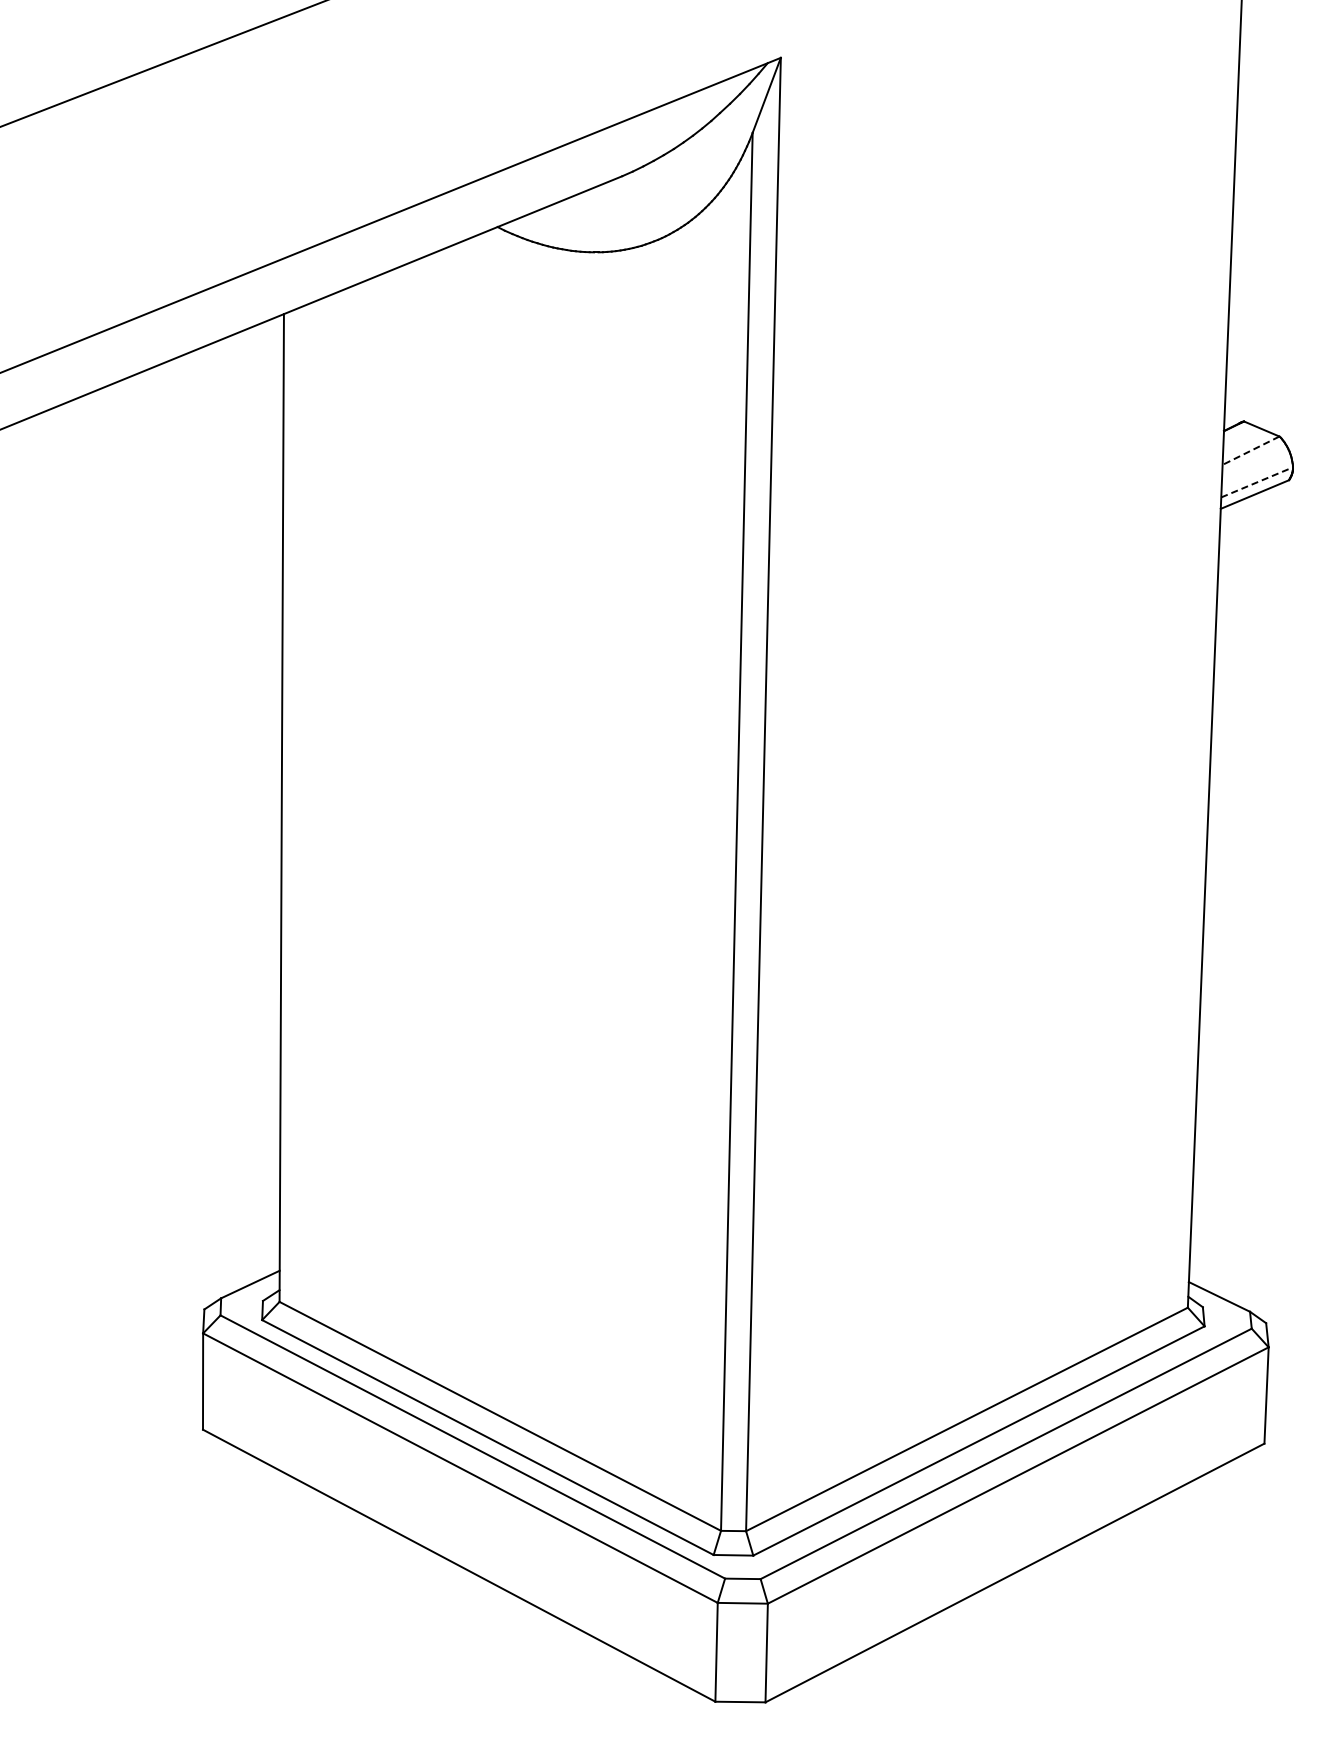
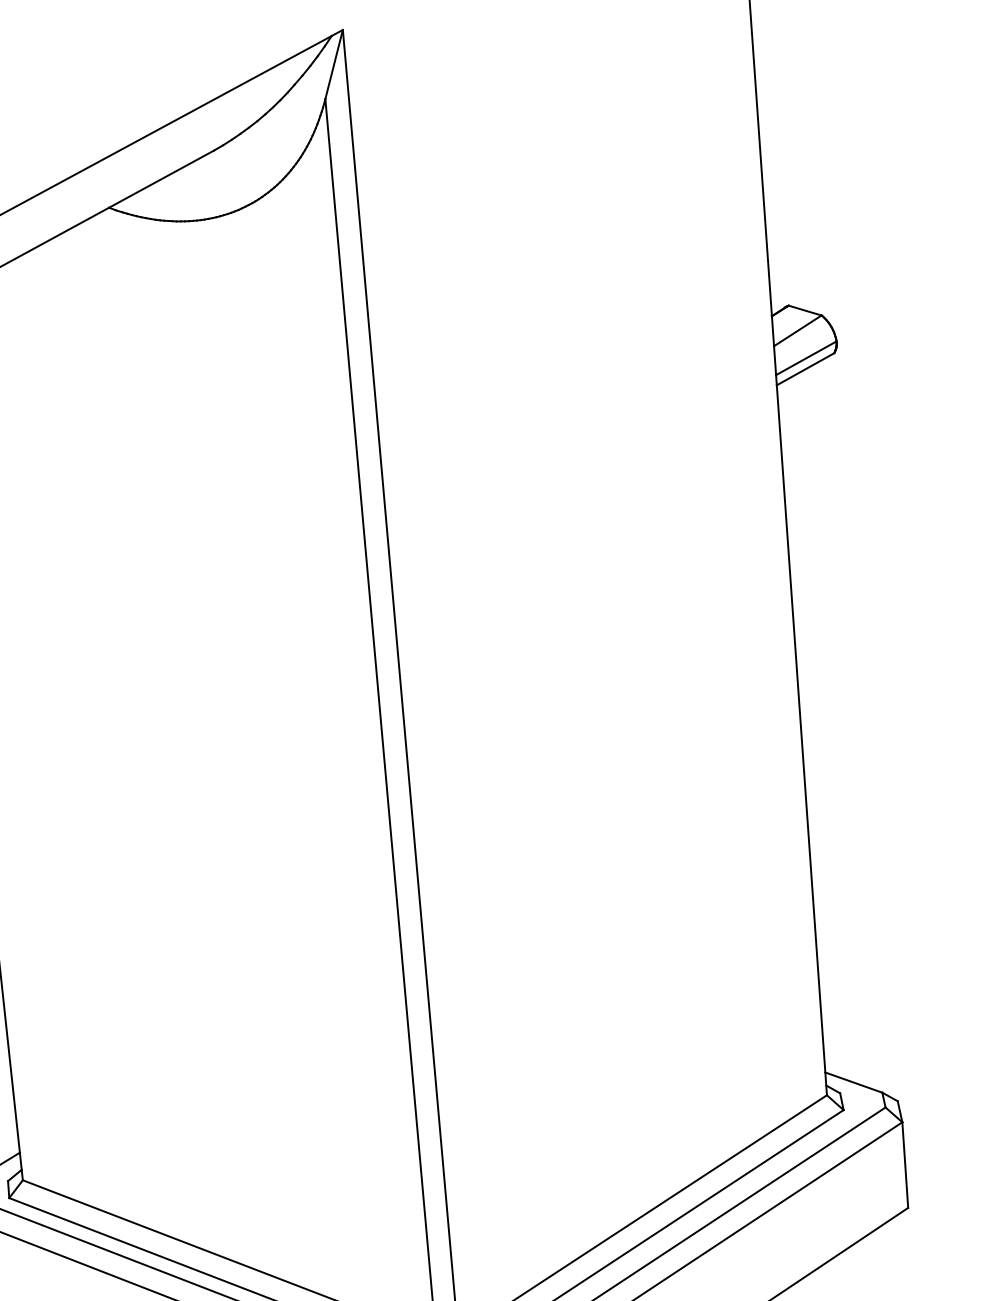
line: (1251, 450) -> (798, 330), dashed -> solid
line: (1257, 482) -> (806, 358), dashed -> solid

